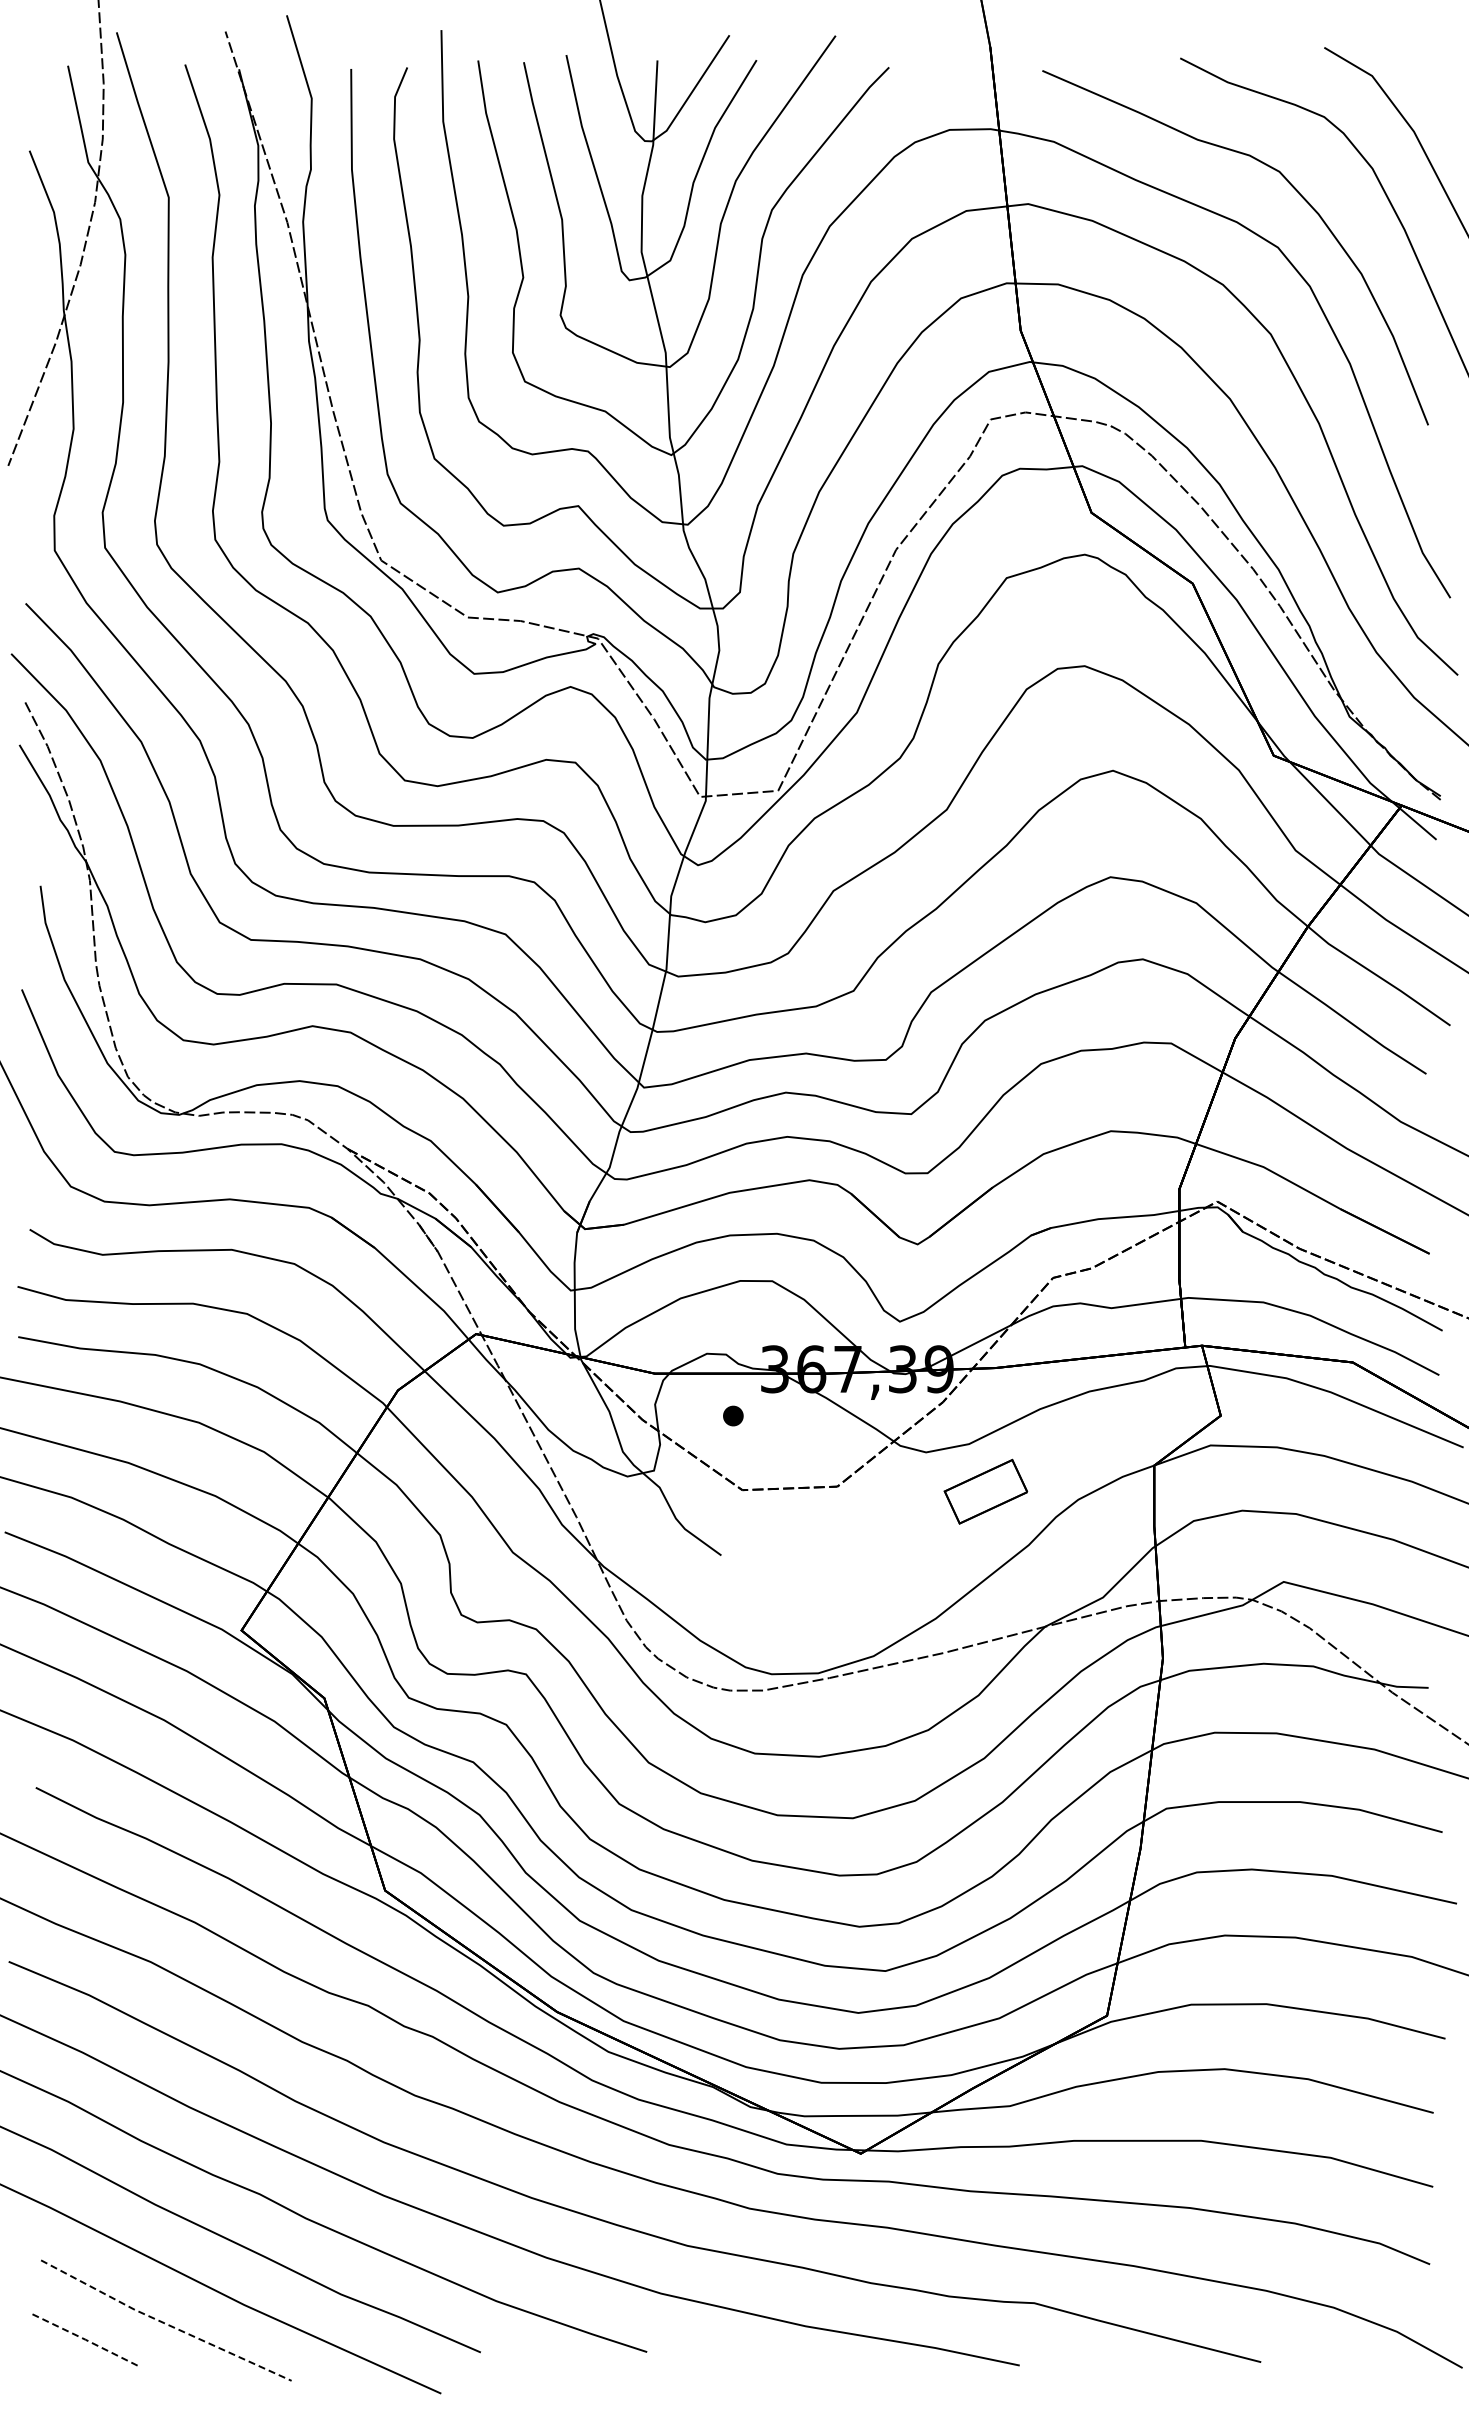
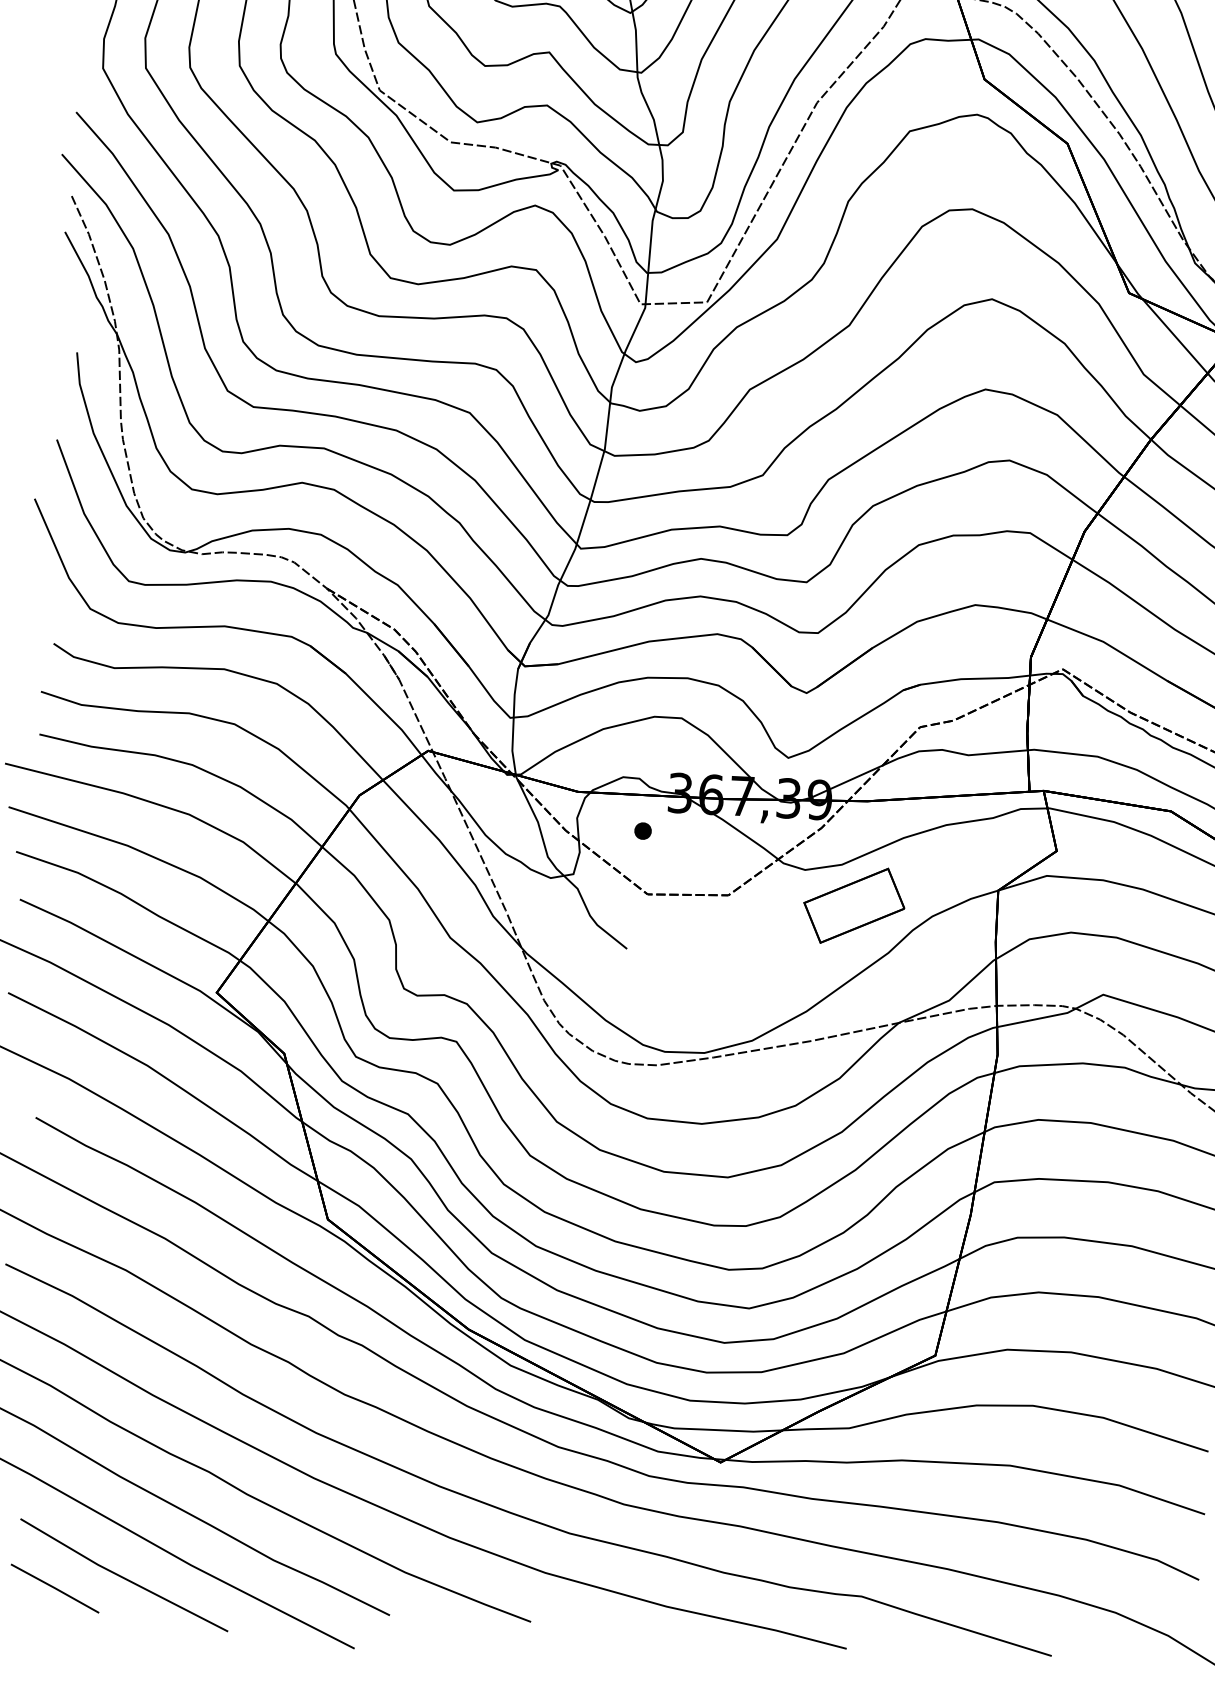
part: (985, 1491) -> (853, 905), size x1.43
line: (164, 2323) -> (122, 1577), dashed -> solid
line: (85, 2339) -> (54, 1587), dashed -> solid

